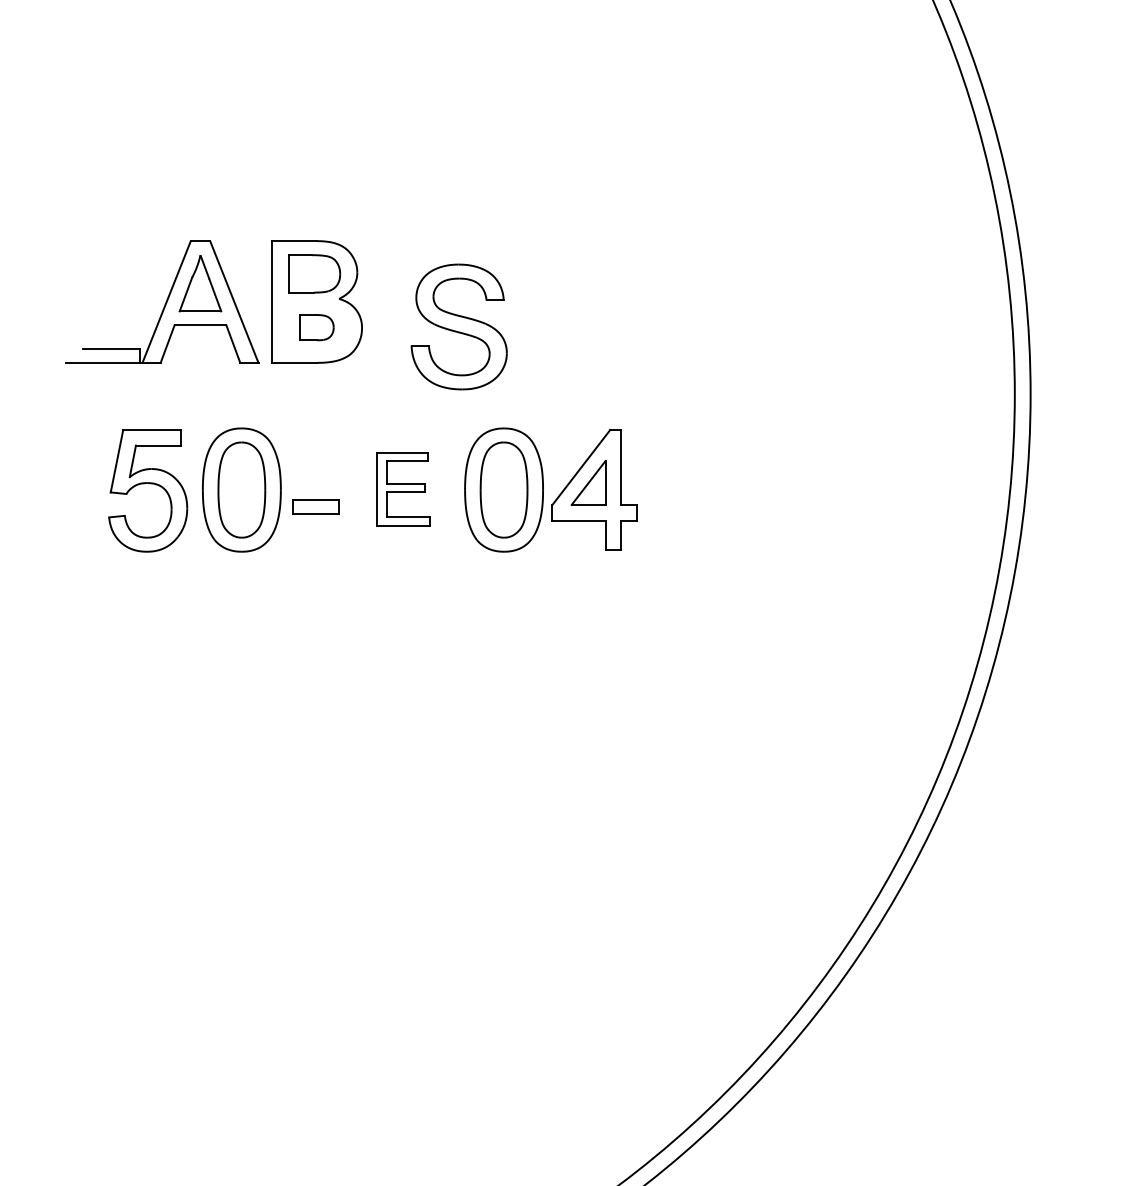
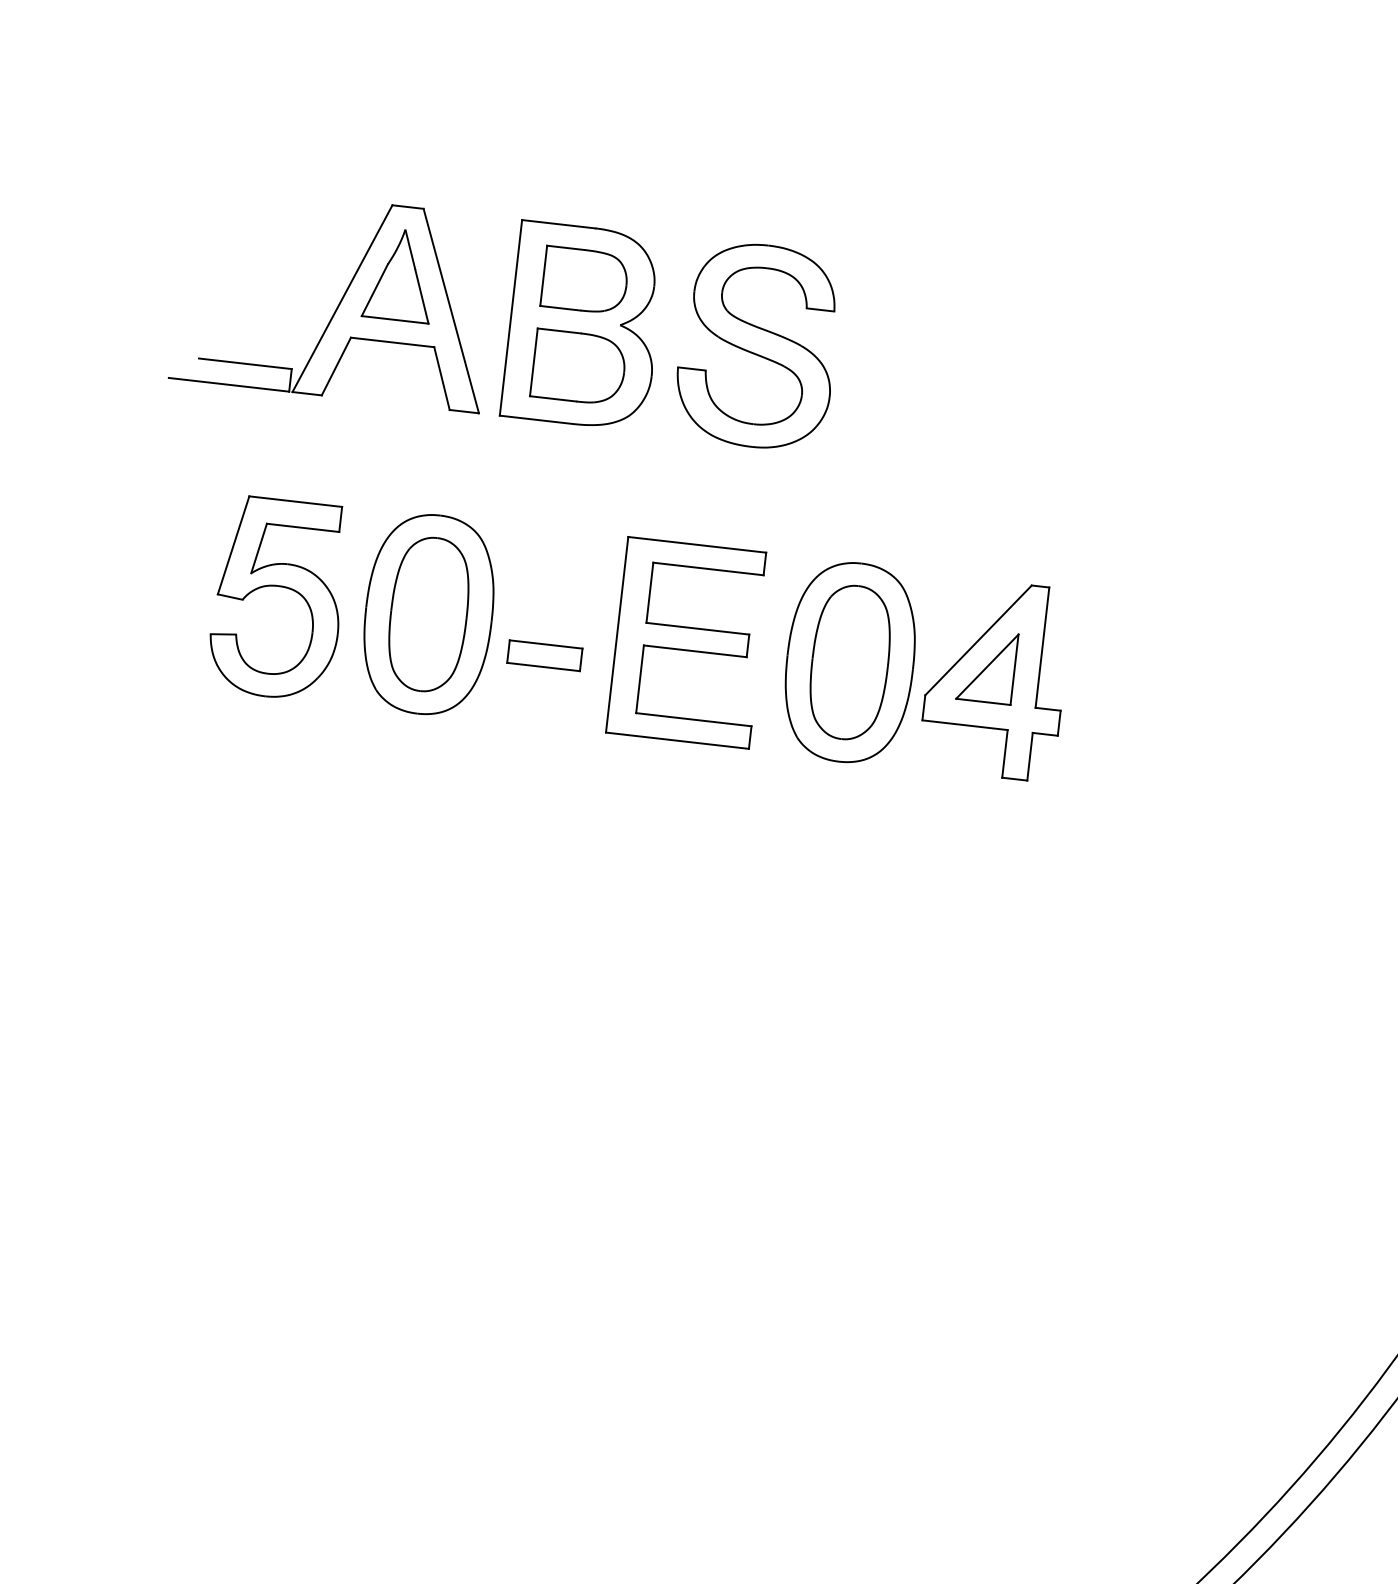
part: (458, 326) -> (756, 345), moved
part: (316, 327) -> (578, 367), size x1.67
part: (403, 488) -> (688, 641), size x1.67

